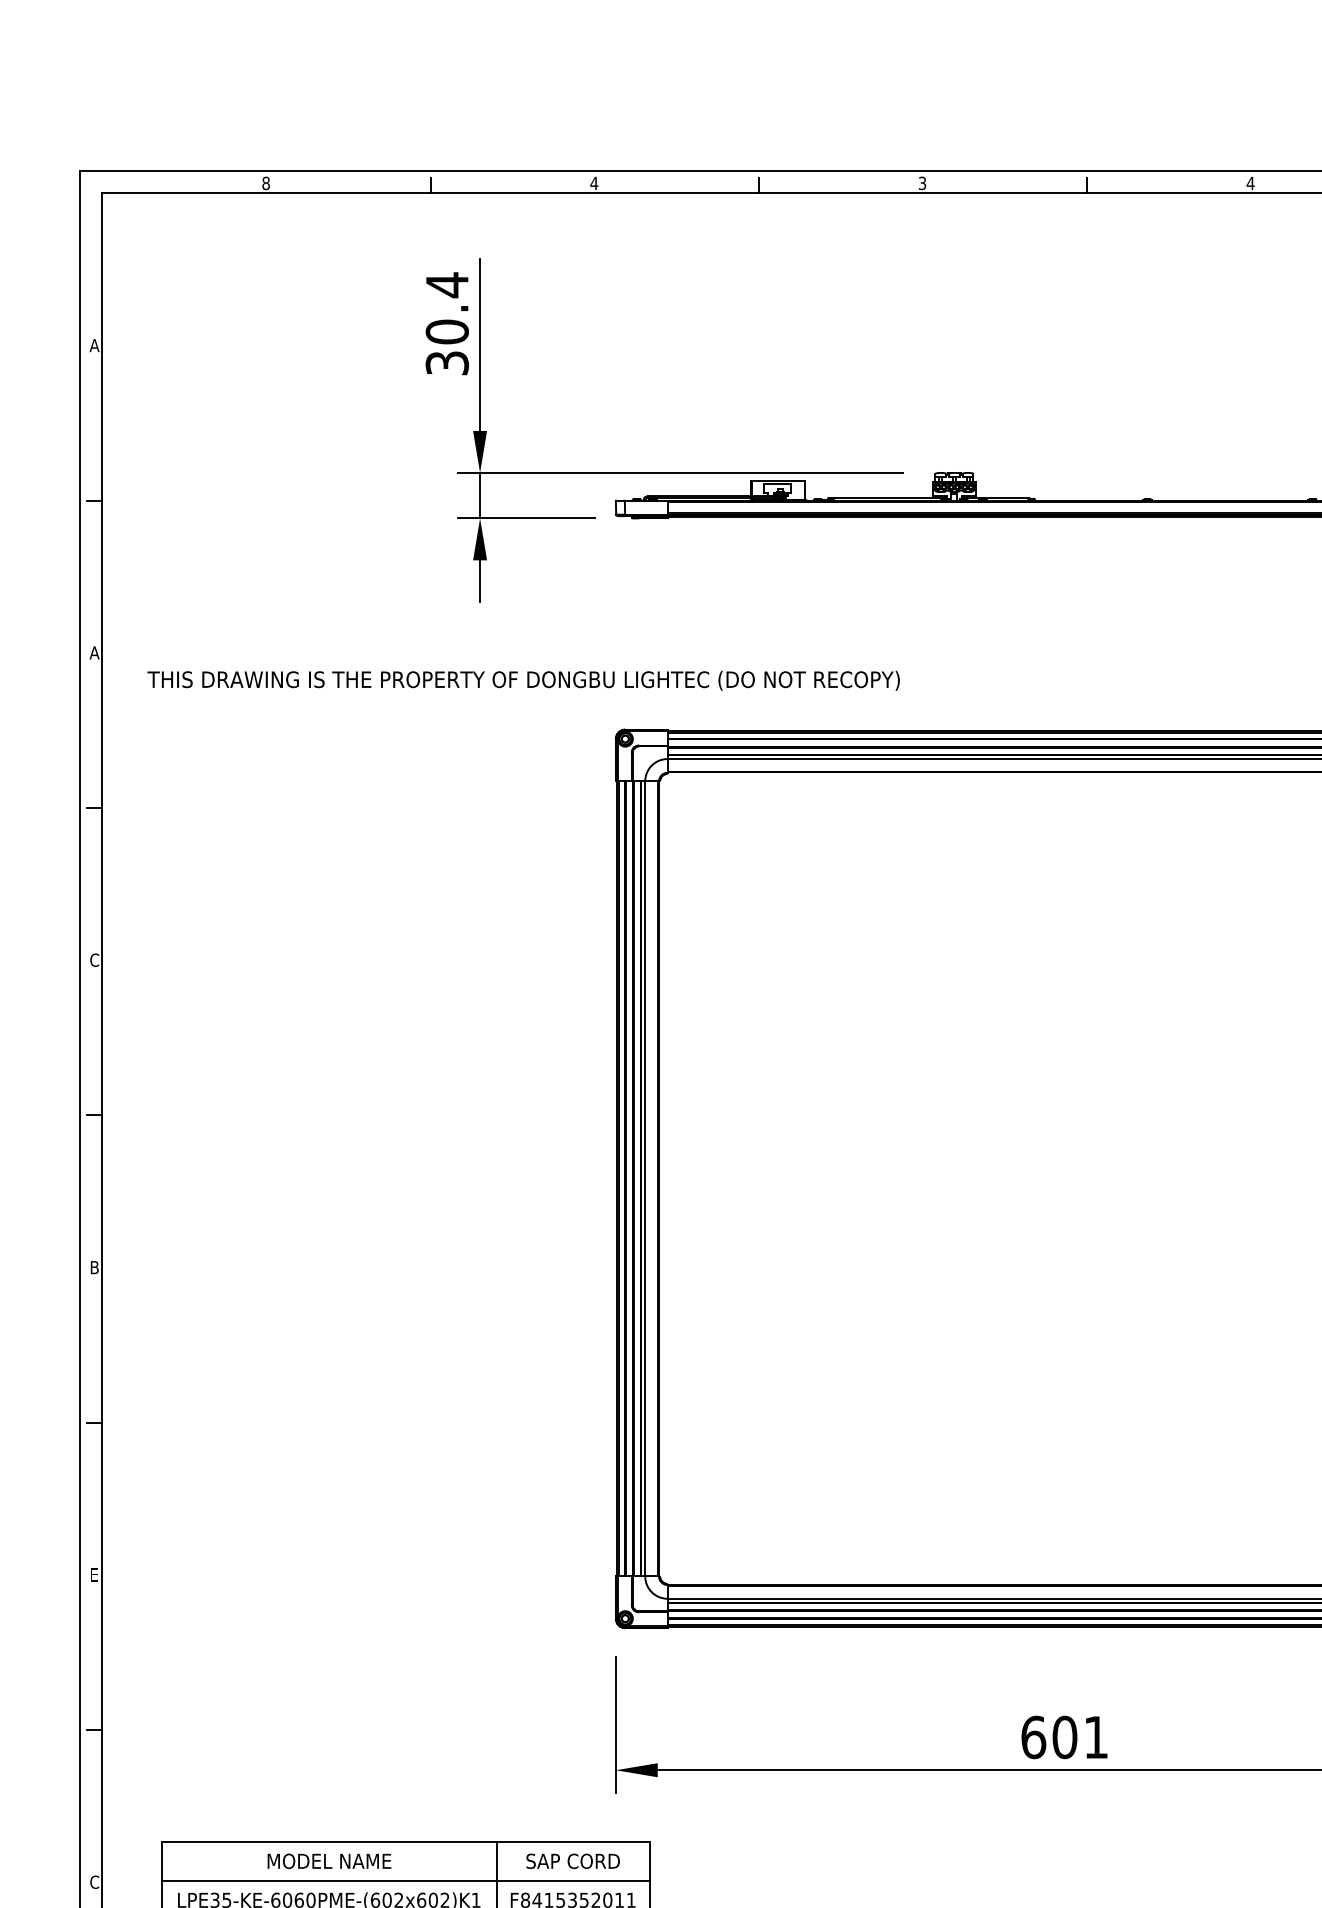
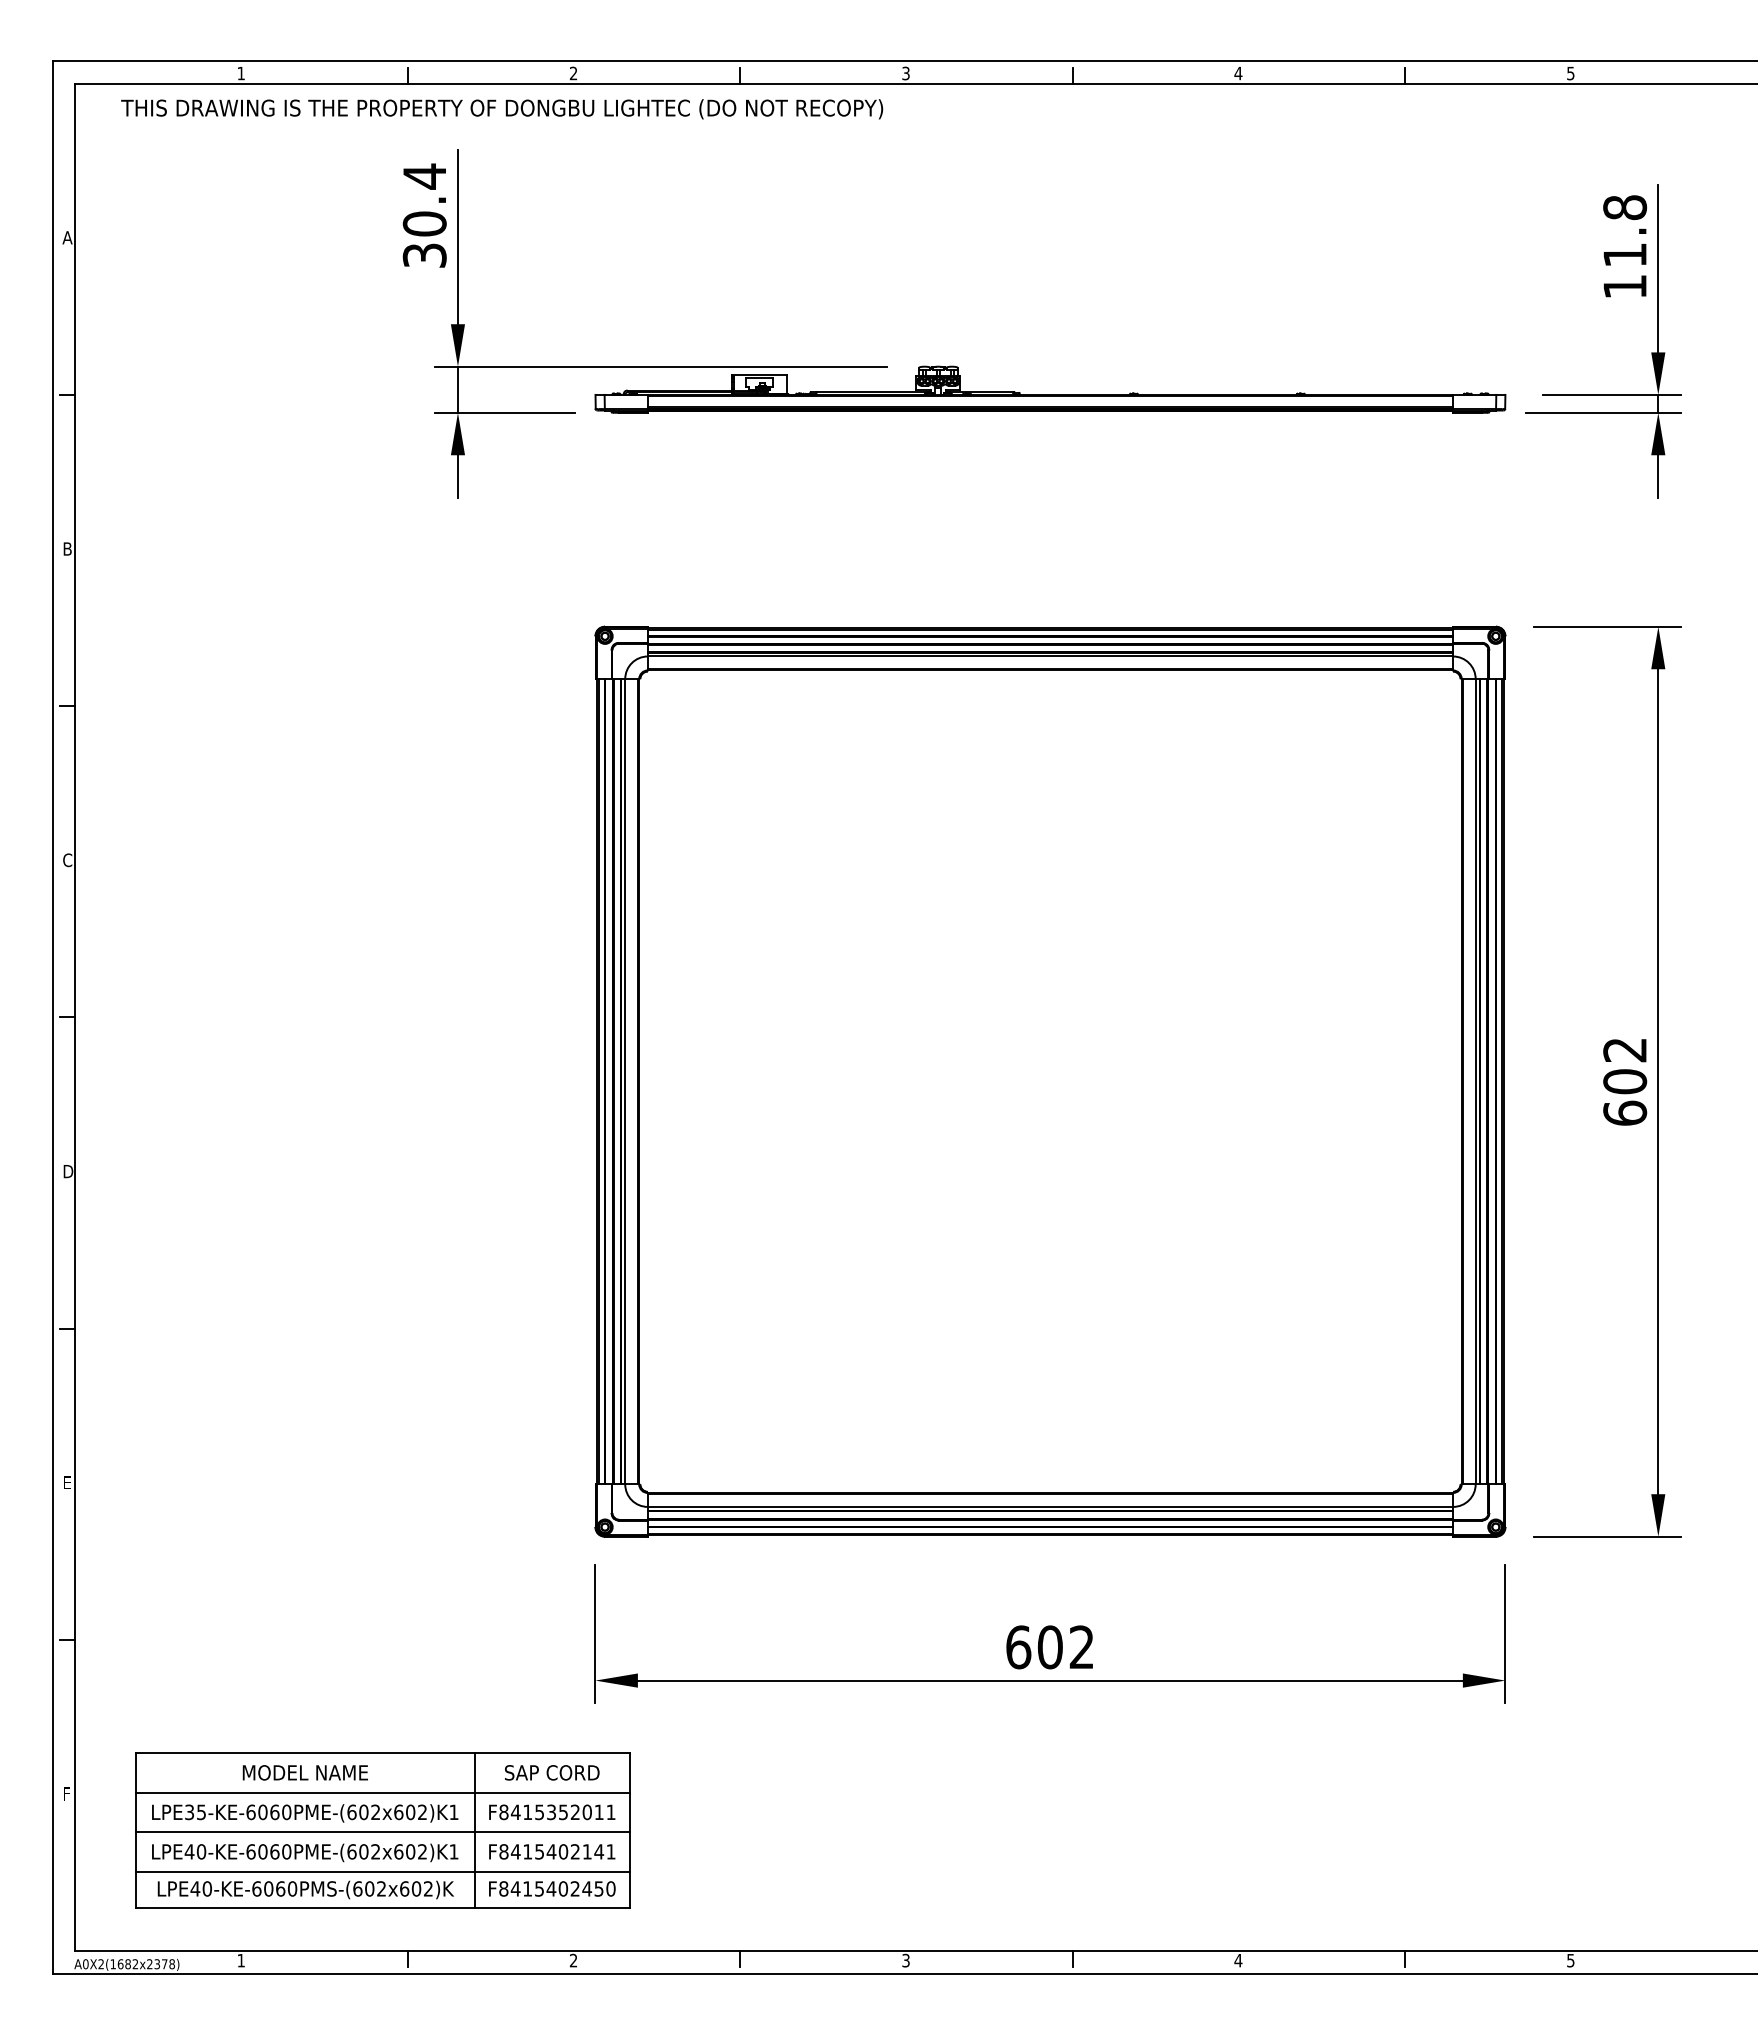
text: (266, 183) -> (241, 73), 8 -> 1
text: (594, 183) -> (573, 73), 4 -> 2
text: (94, 652) -> (67, 548), A -> B
text: (524, 681) -> (502, 109), moved
text: (96, 1267) -> (69, 1171), B -> D
text: (1095, 1736) -> (1081, 1646), 601 -> 602
text: (94, 1881) -> (67, 1793), C -> F

